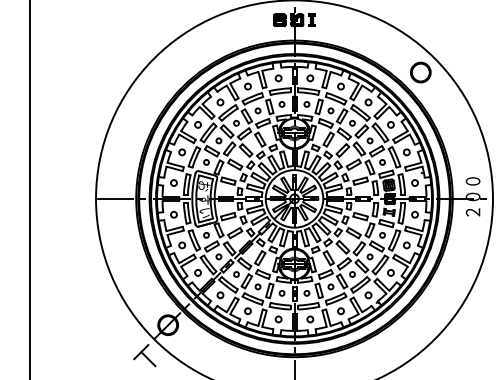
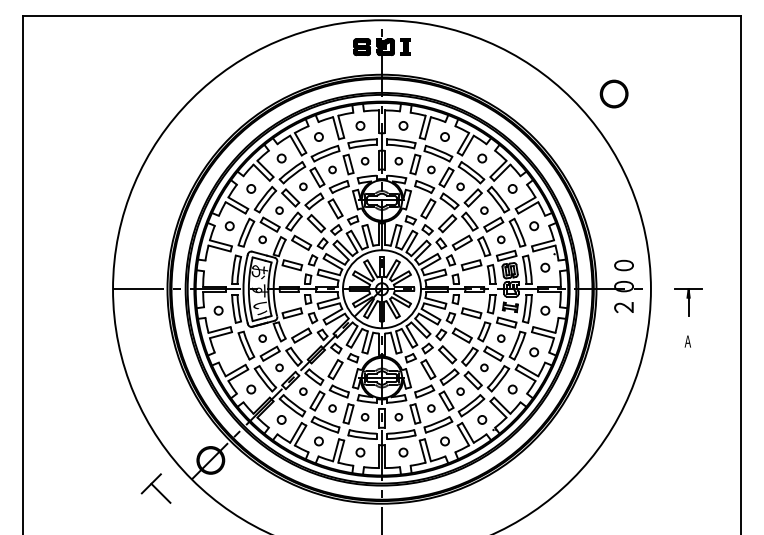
part: (420, 72) -> (613, 93), moved
circle: (173, 182) -> (218, 267), removed
circle: (181, 245) -> (229, 352), removed
part: (144, 355) -> (155, 488), moved

